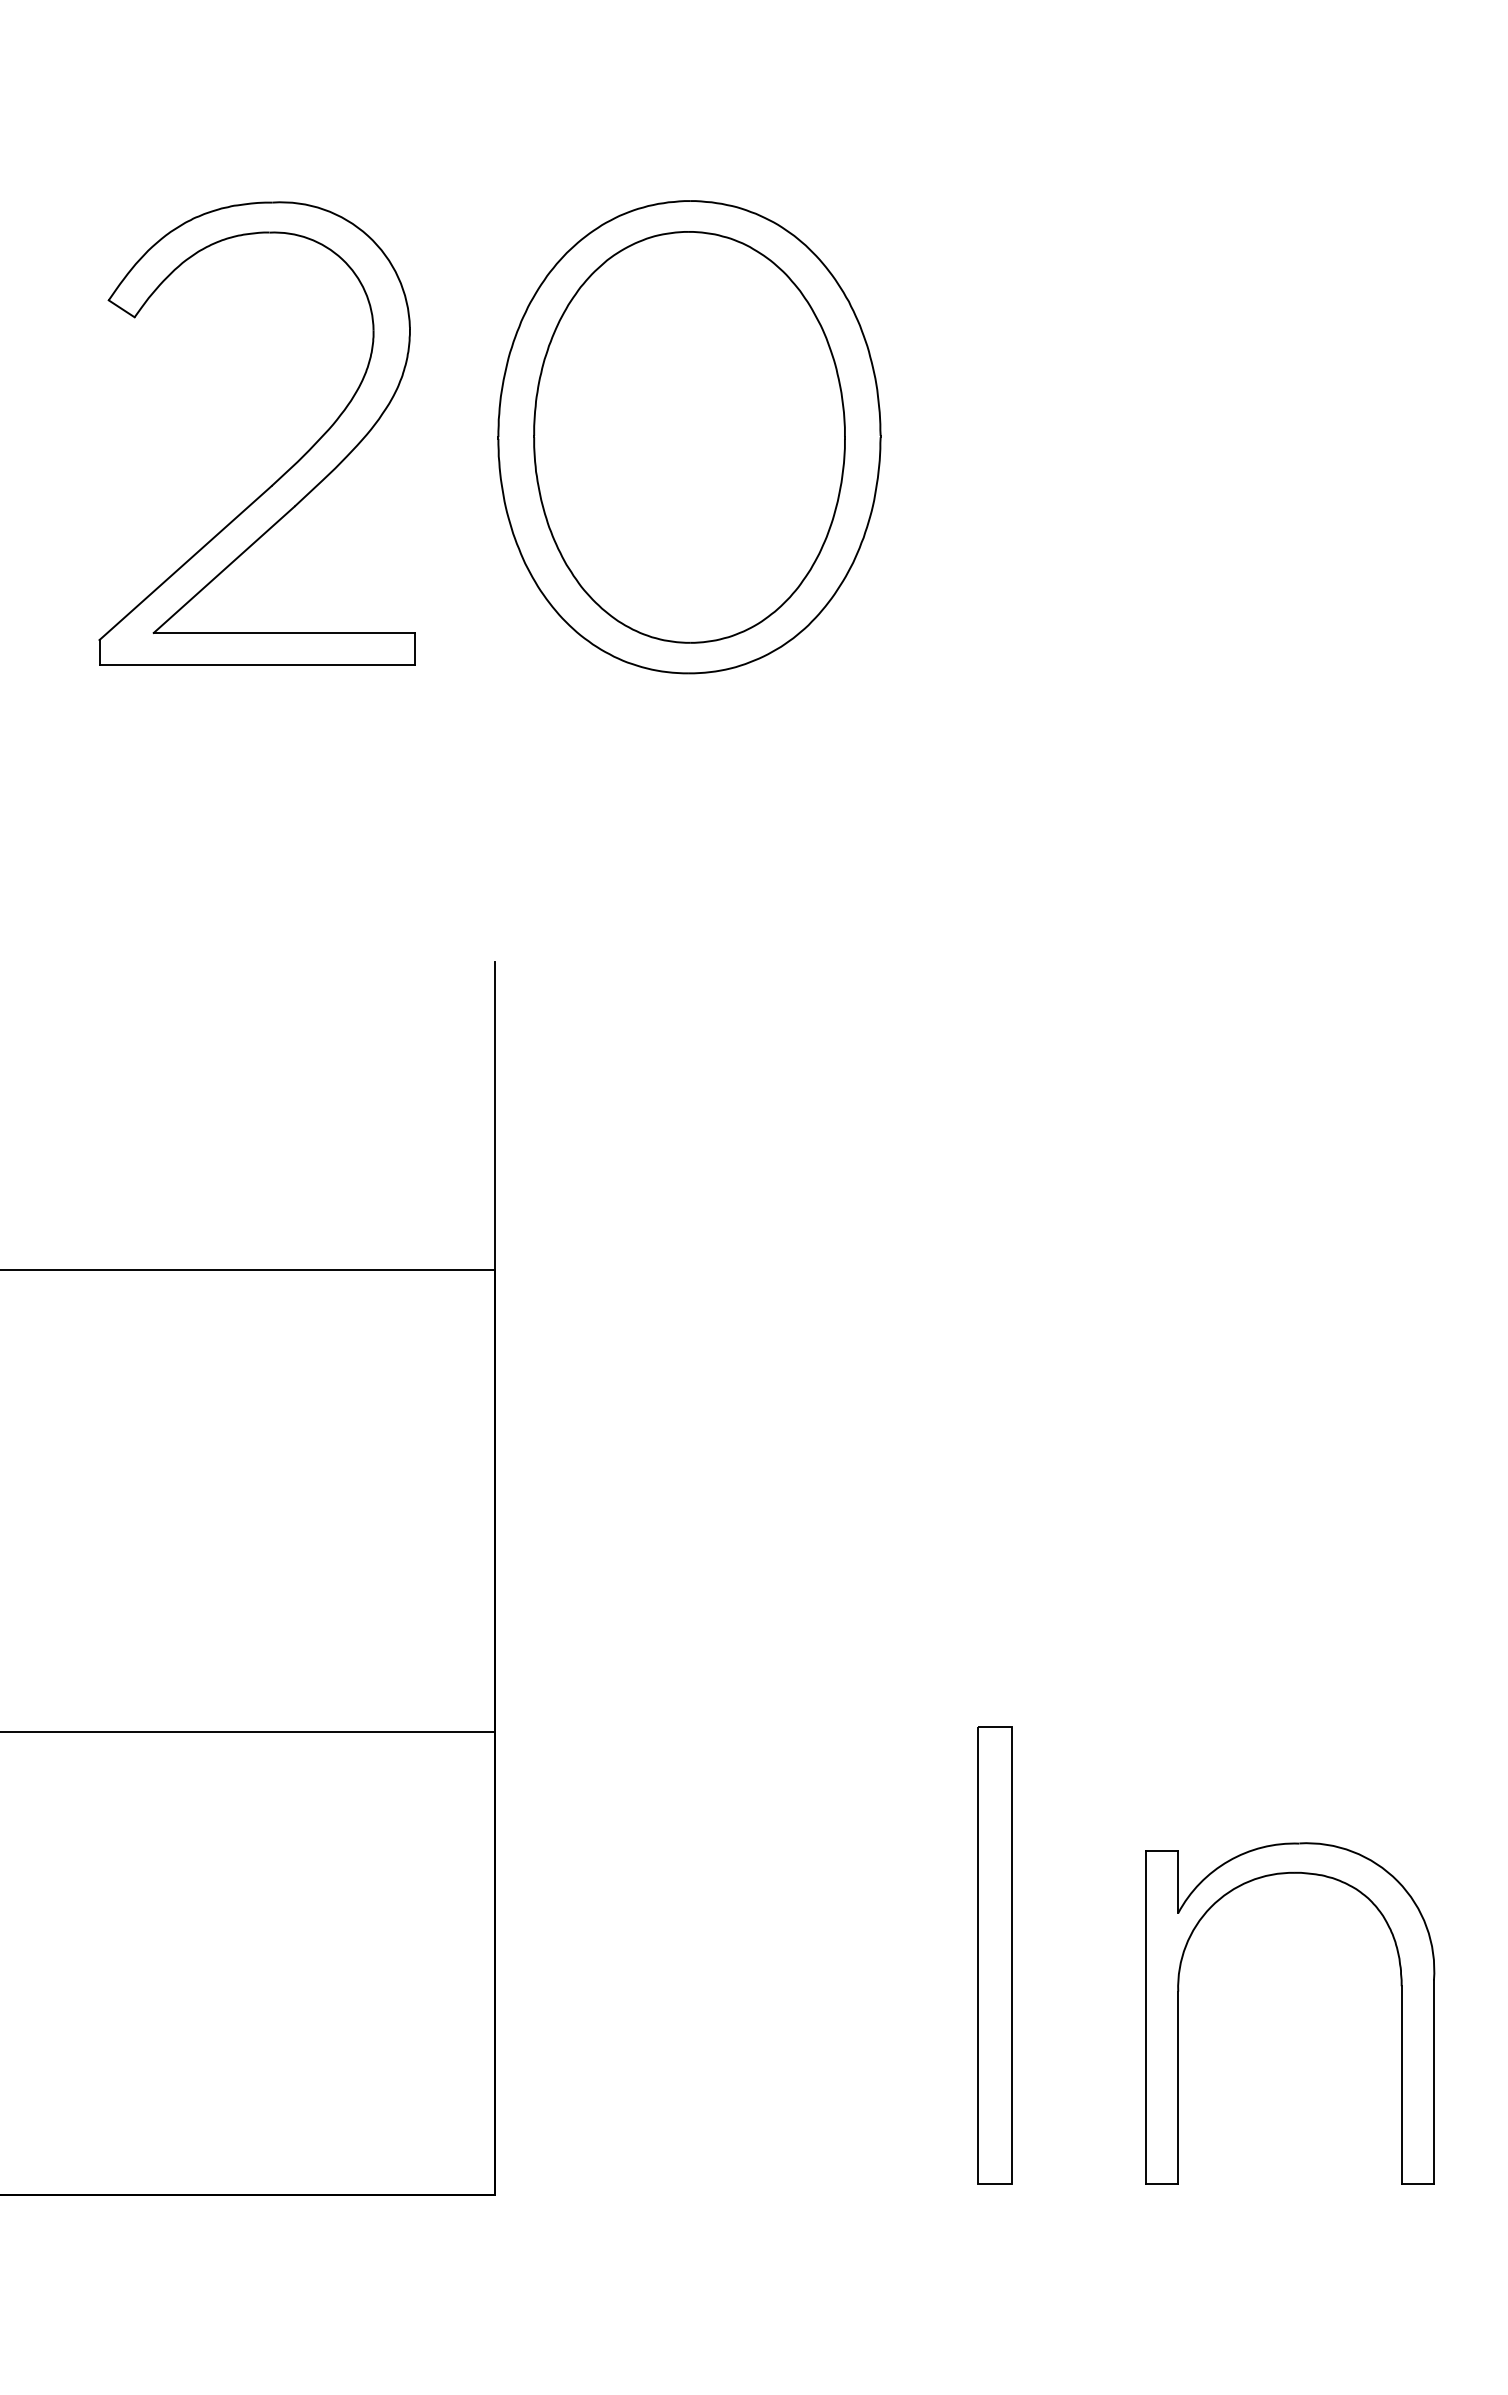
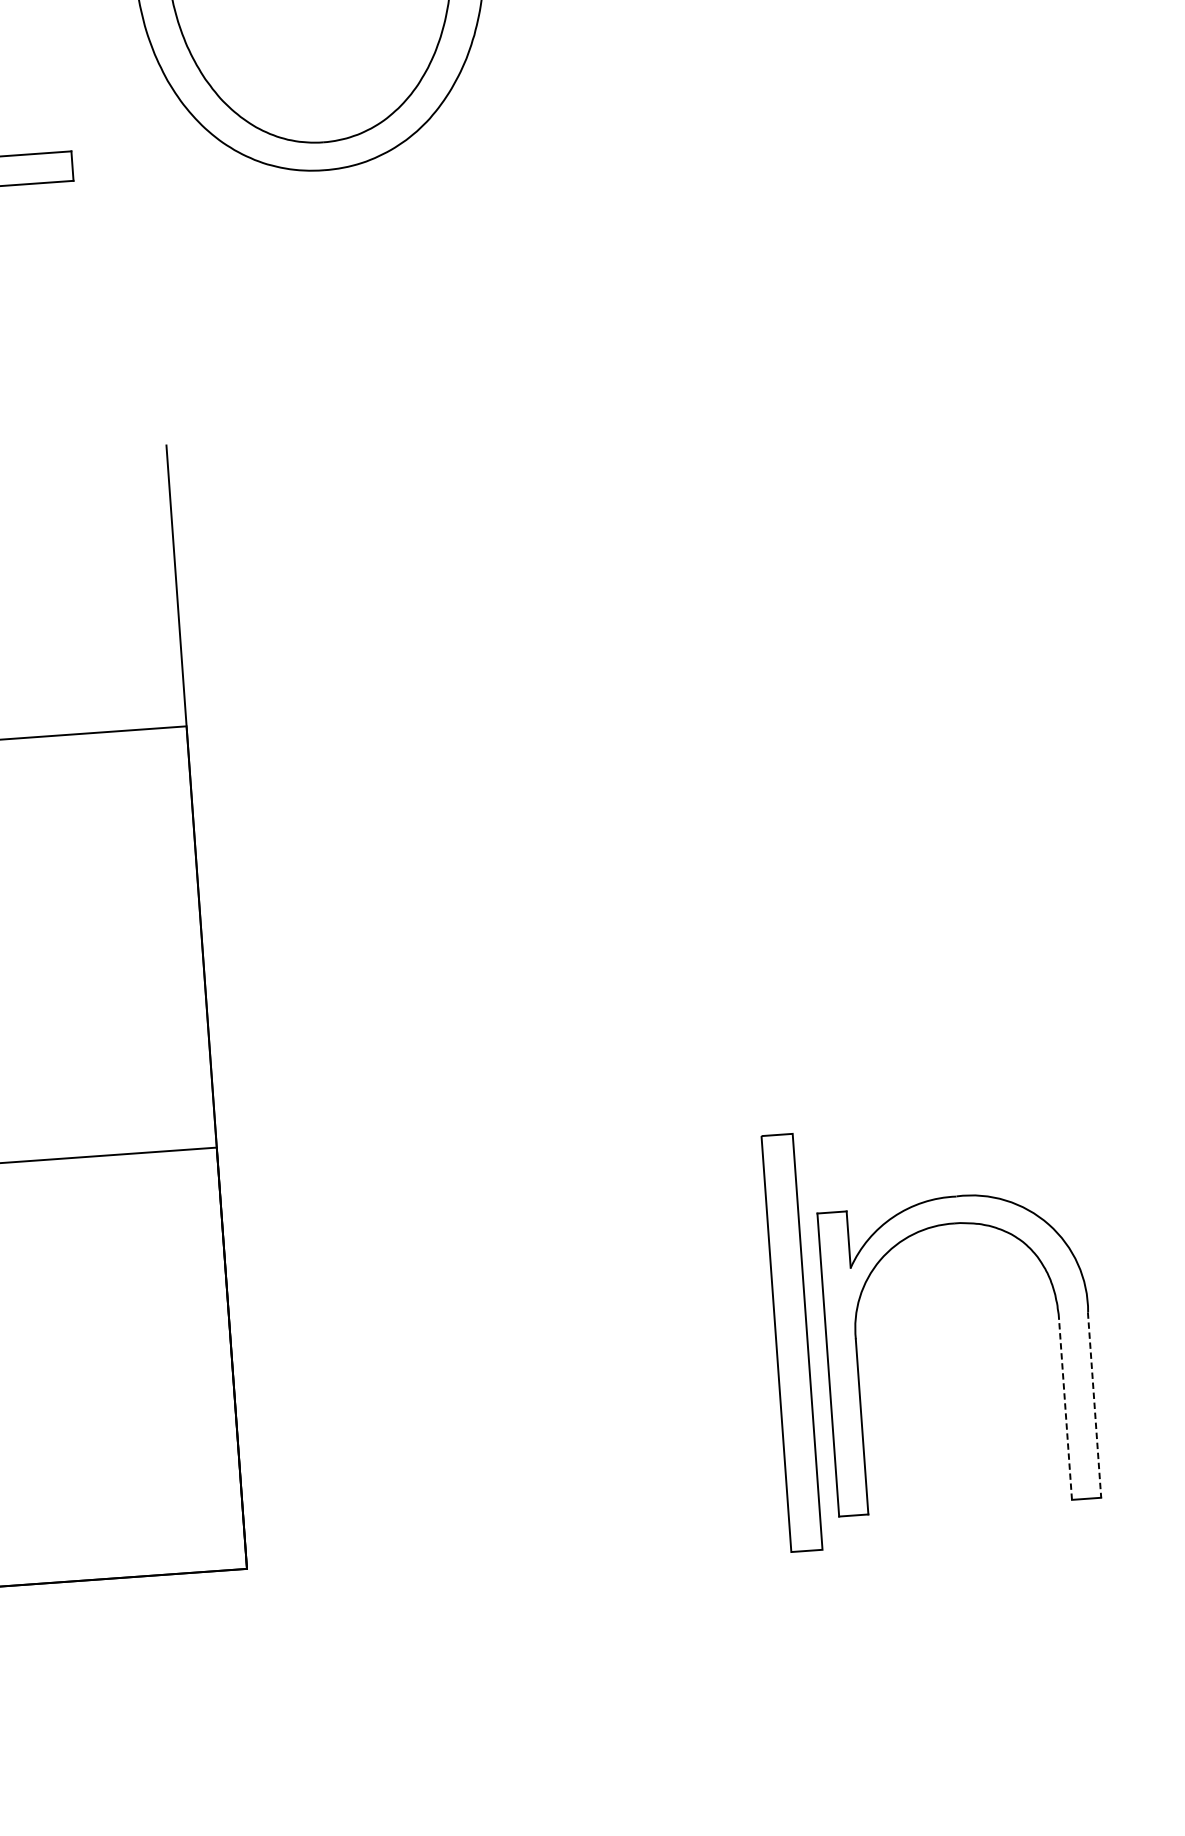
part: (994, 1955) -> (791, 1342), moved
line: (1433, 2082) -> (1094, 1405), solid -> dashed
line: (1401, 2085) -> (1065, 1410), solid -> dashed

